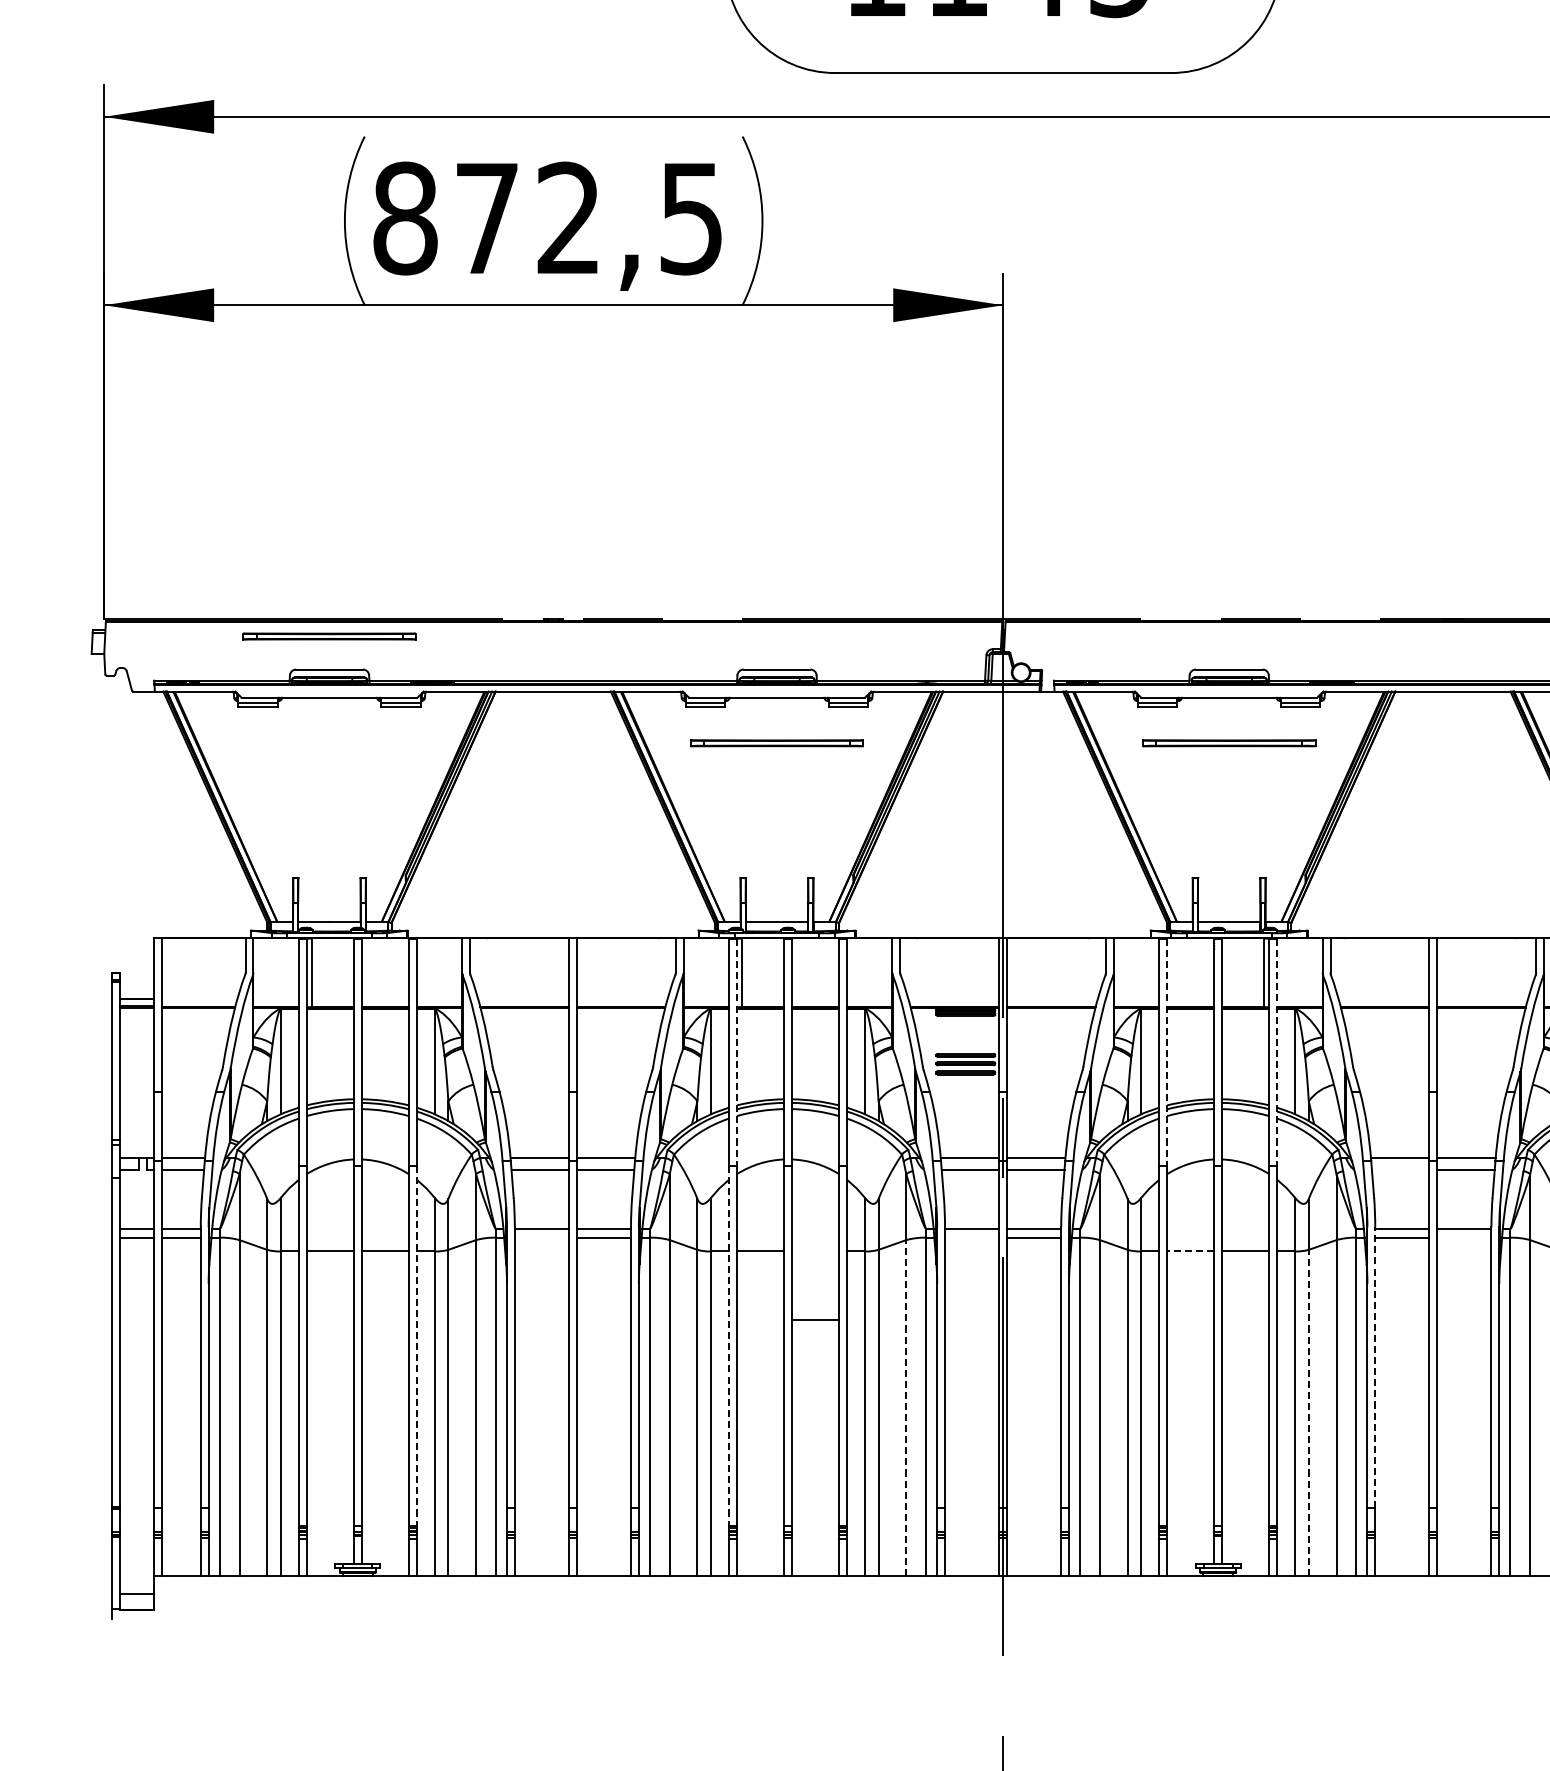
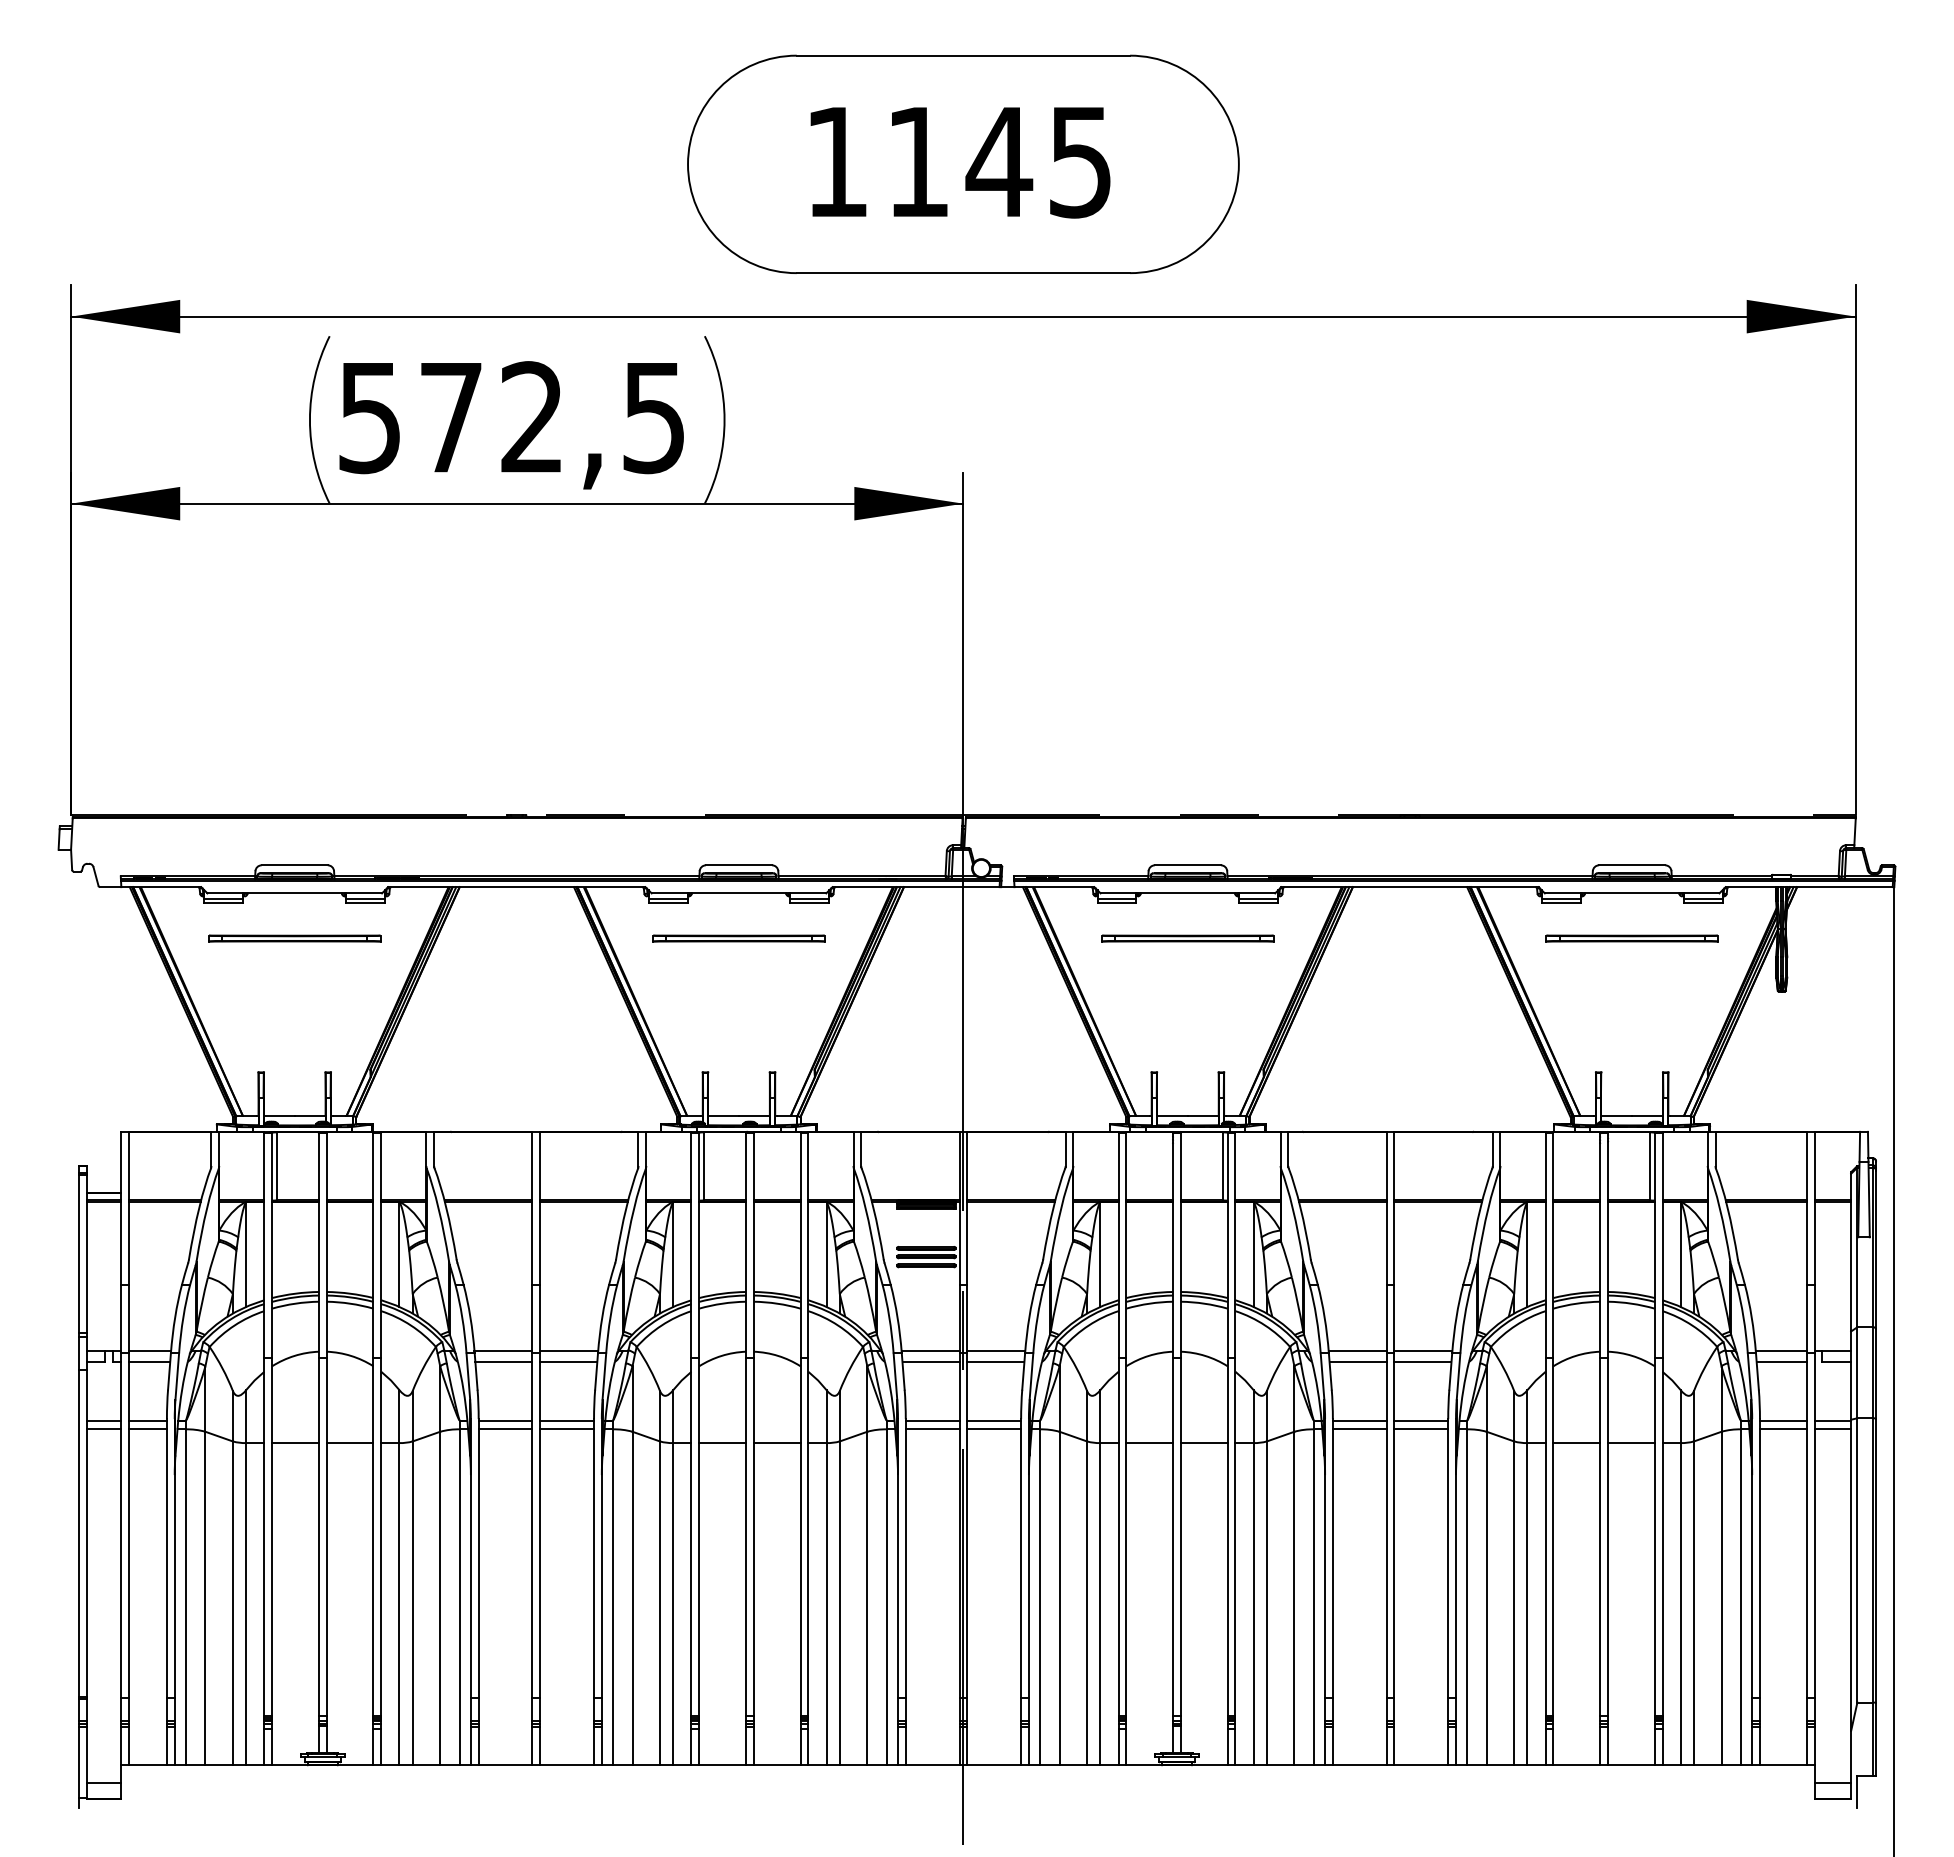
text: (405, 218) -> (370, 417), 872,5 -> 572,5
part: (329, 636) -> (294, 938), moved
line: (737, 1052) -> (699, 1245), dashed -> solid
line: (1167, 1052) -> (1126, 1245), dashed -> solid
line: (1277, 1052) -> (1235, 1245), dashed -> solid
line: (1400, 1170) -> (1357, 1362), added
line: (541, 1237) -> (505, 1429), added
line: (971, 1237) -> (932, 1429), added
line: (1464, 1237) -> (1421, 1429), added
line: (1190, 1251) -> (1149, 1443), dashed -> solid
line: (814, 1320) -> (776, 1443), moved
line: (416, 1345) -> (381, 1536), dashed -> solid
line: (729, 1345) -> (691, 1536), dashed -> solid
line: (1374, 1367) -> (1332, 1558), dashed -> solid
line: (906, 1408) -> (867, 1598), dashed -> solid
line: (1308, 1412) -> (1266, 1602), dashed -> solid

